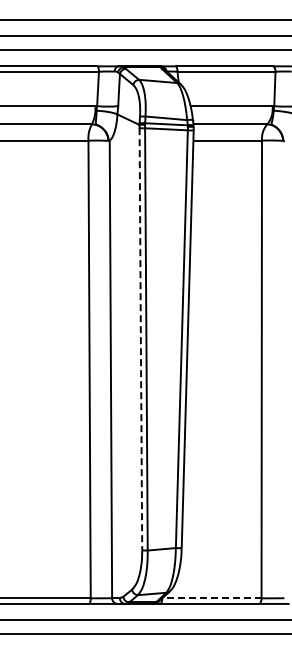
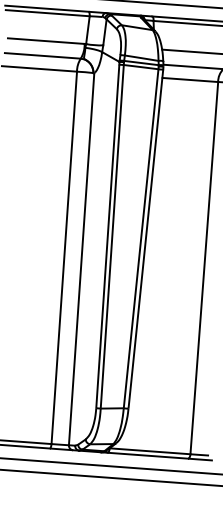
line: (140, 341) -> (107, 238), dashed -> solid
line: (211, 598) -> (149, 451), dashed -> solid

